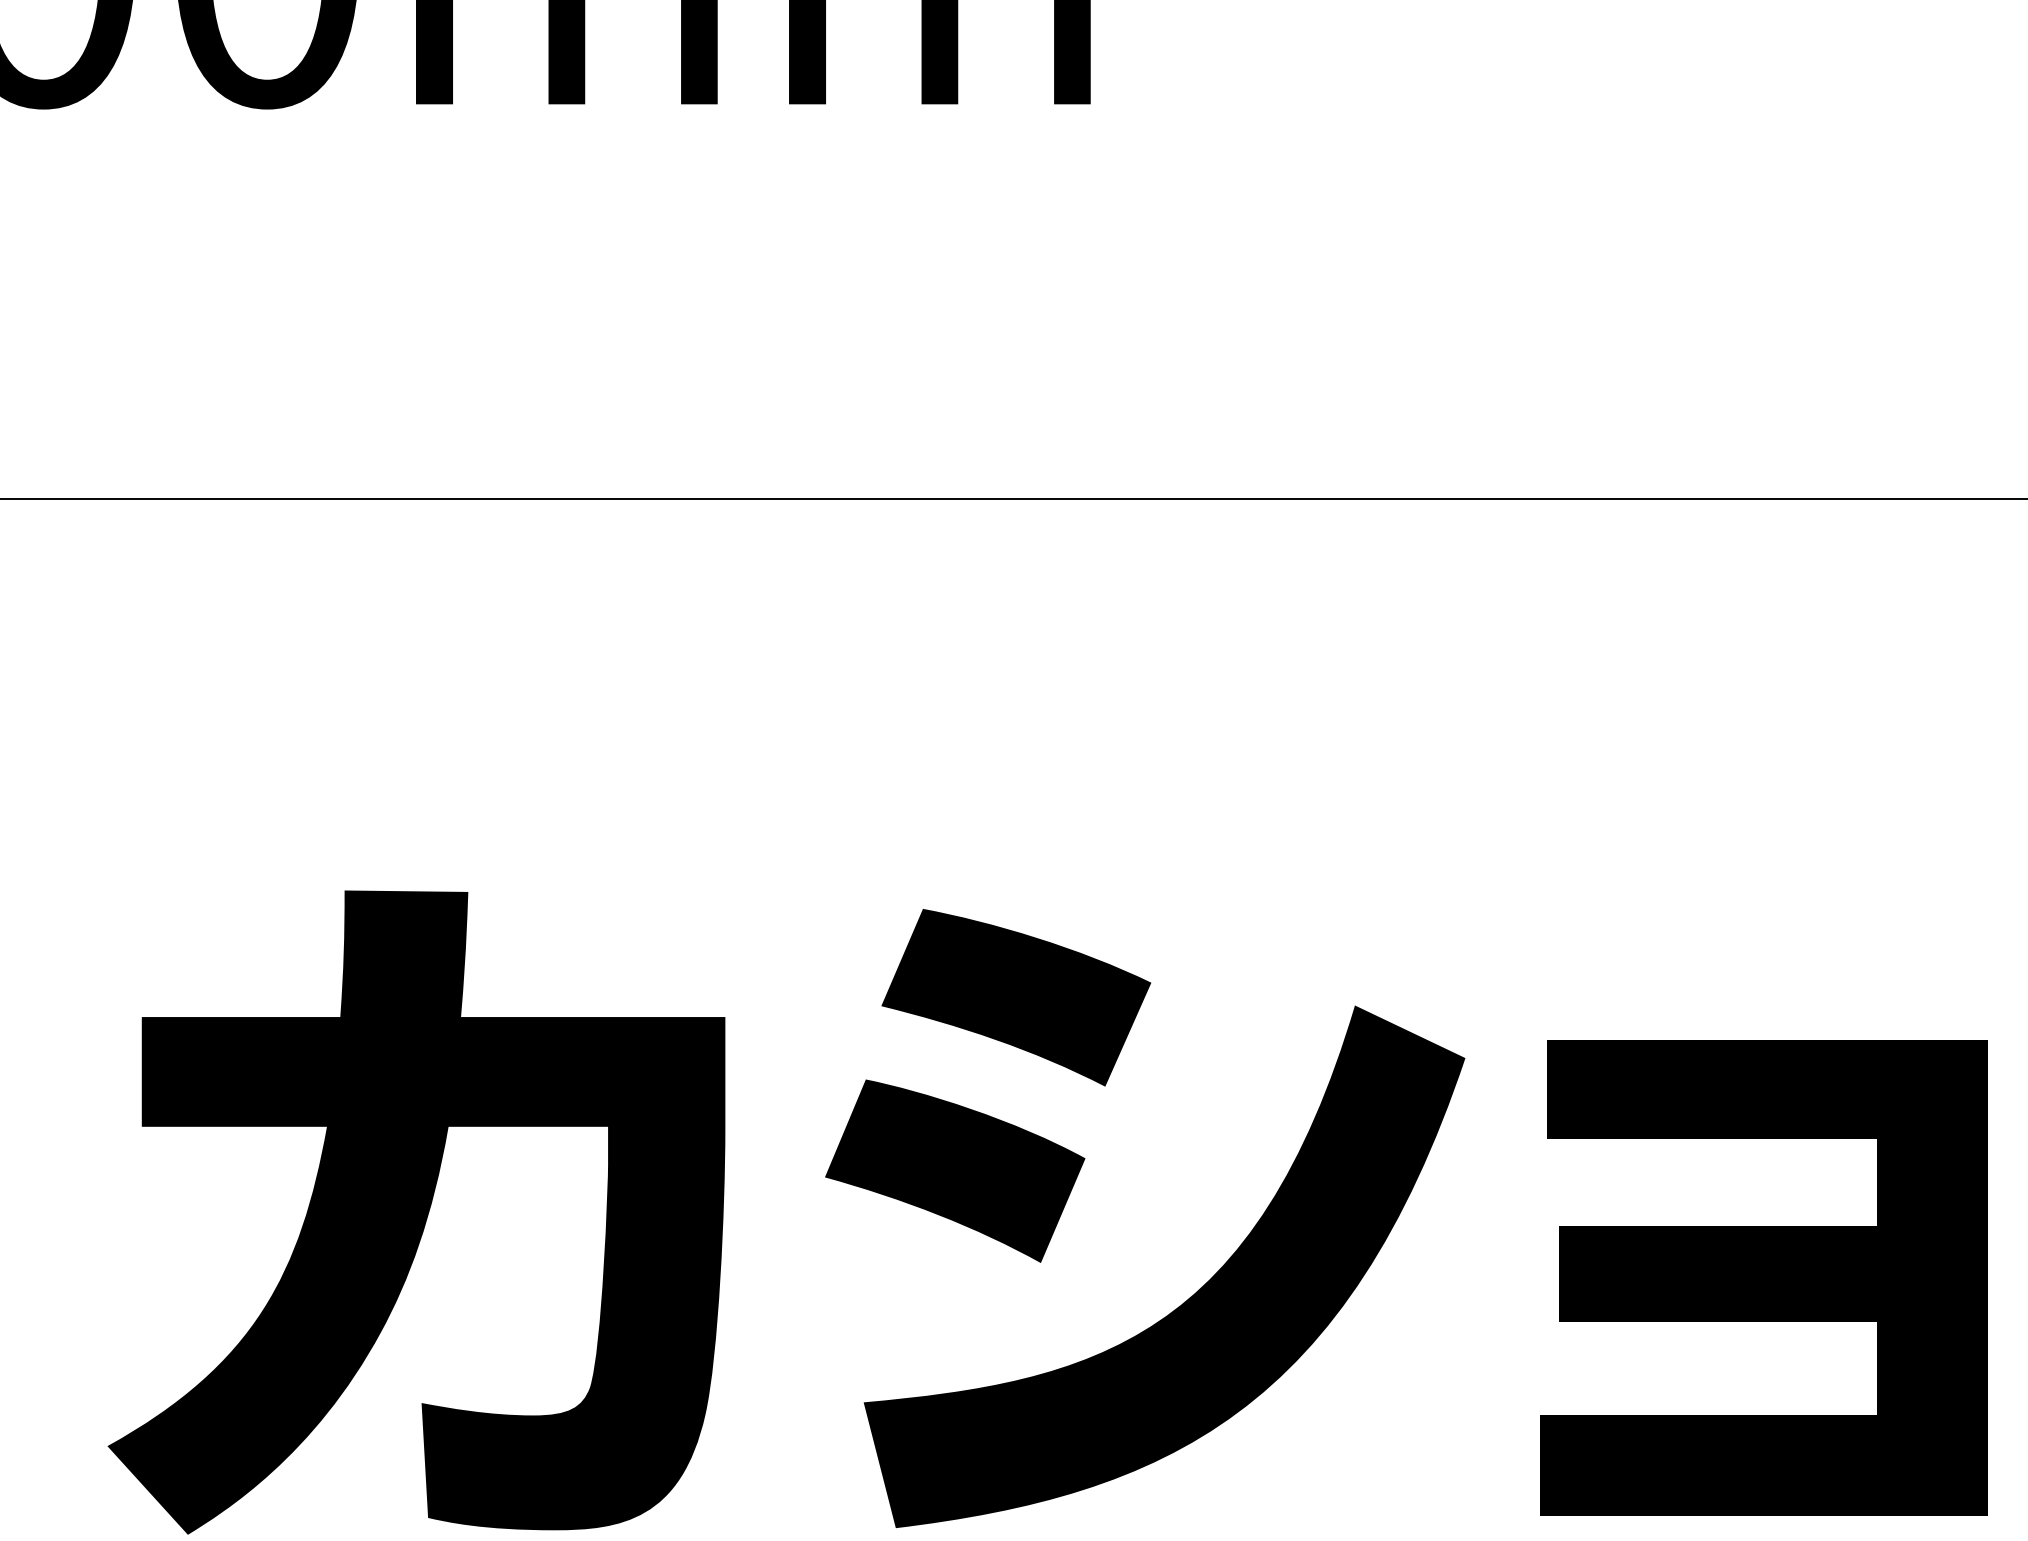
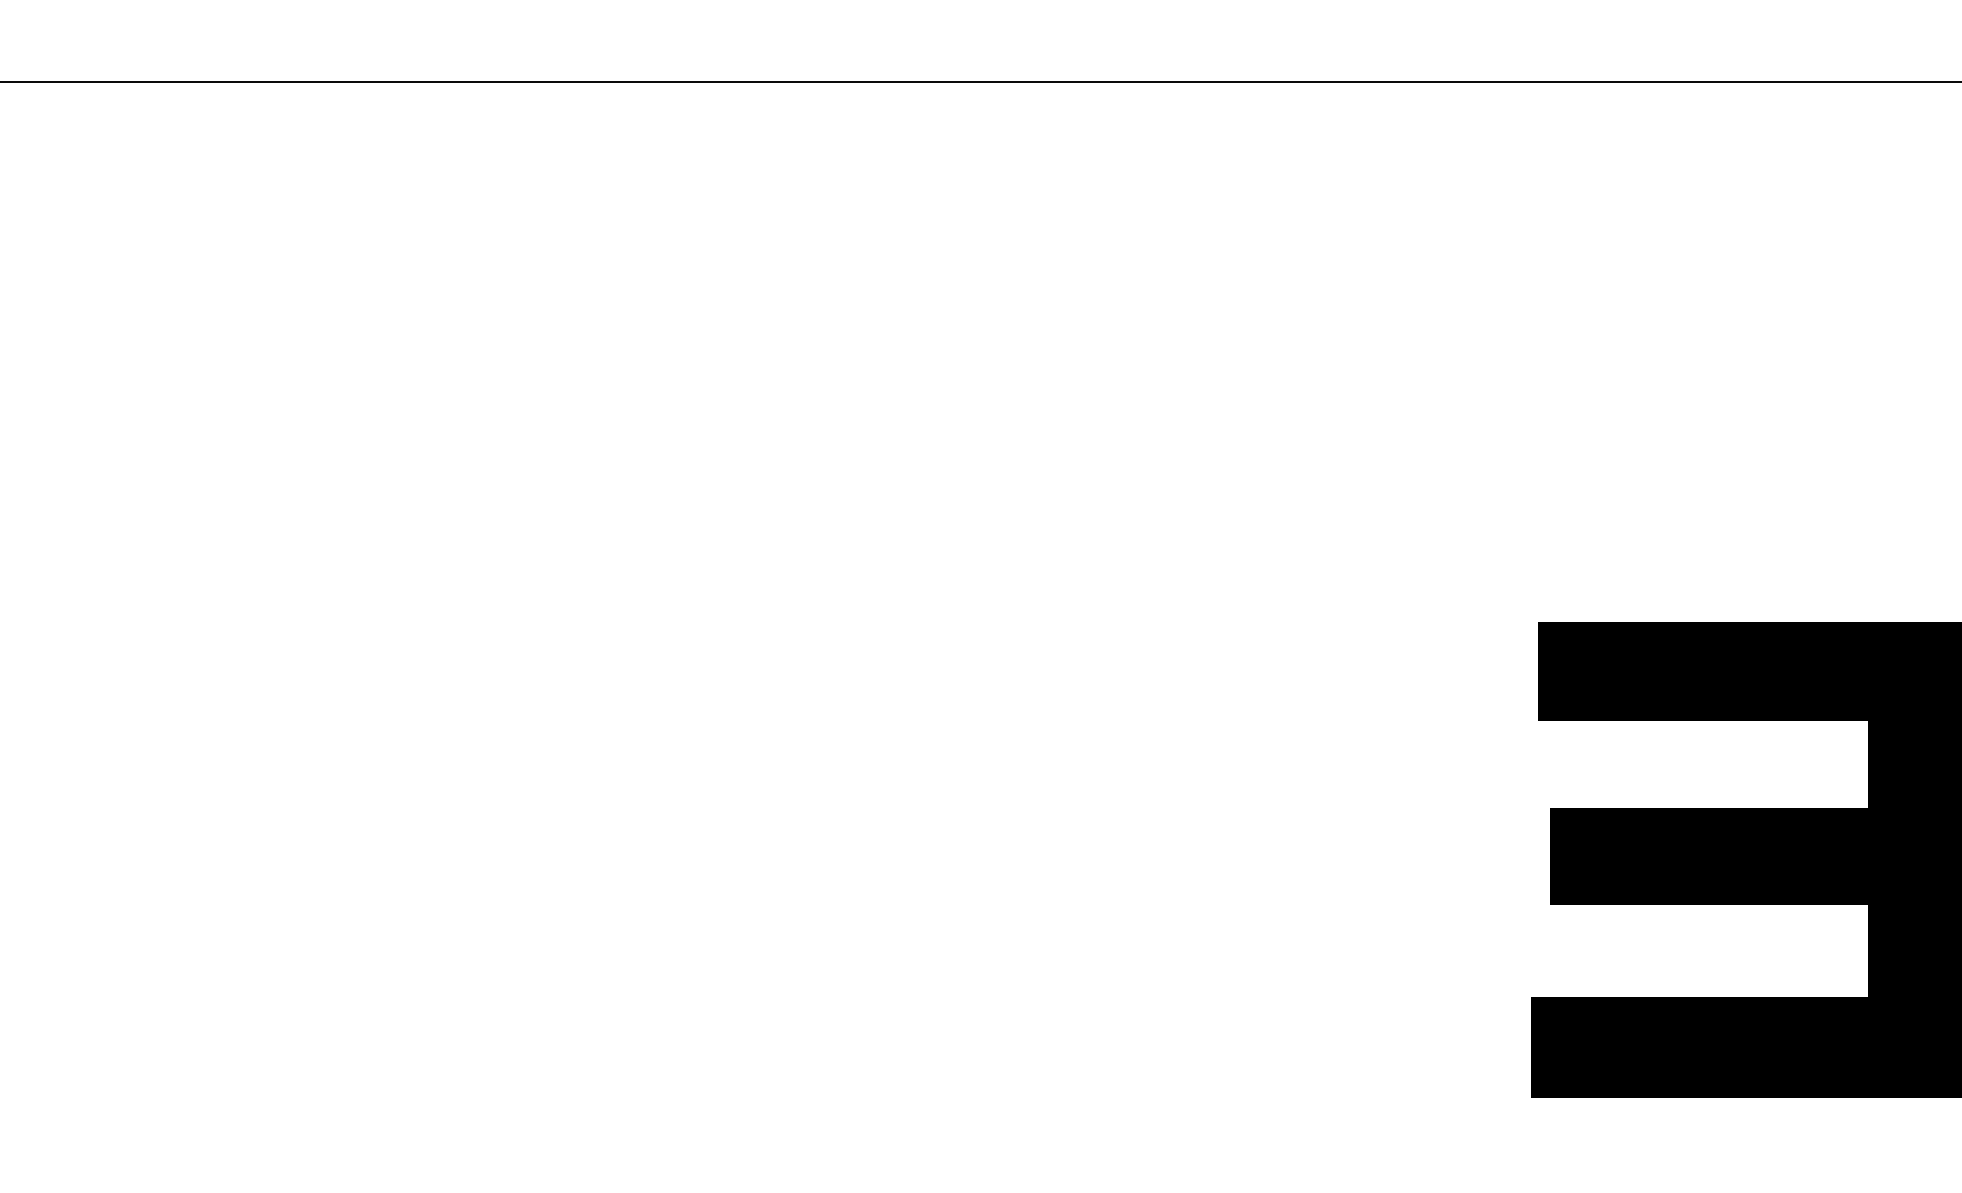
part: (1073, 1187) -> (1064, 769), removed
fill: (416, 1212) -> (407, 794), removed

